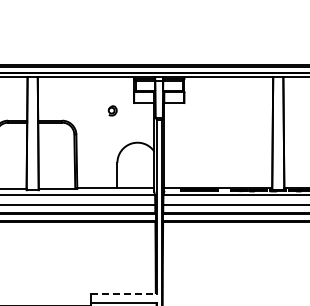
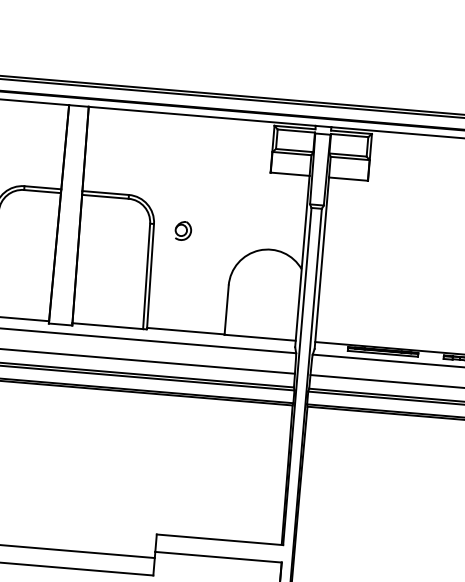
part: (112, 110) -> (182, 230), moved
line: (123, 294) -> (219, 540), dashed -> solid

